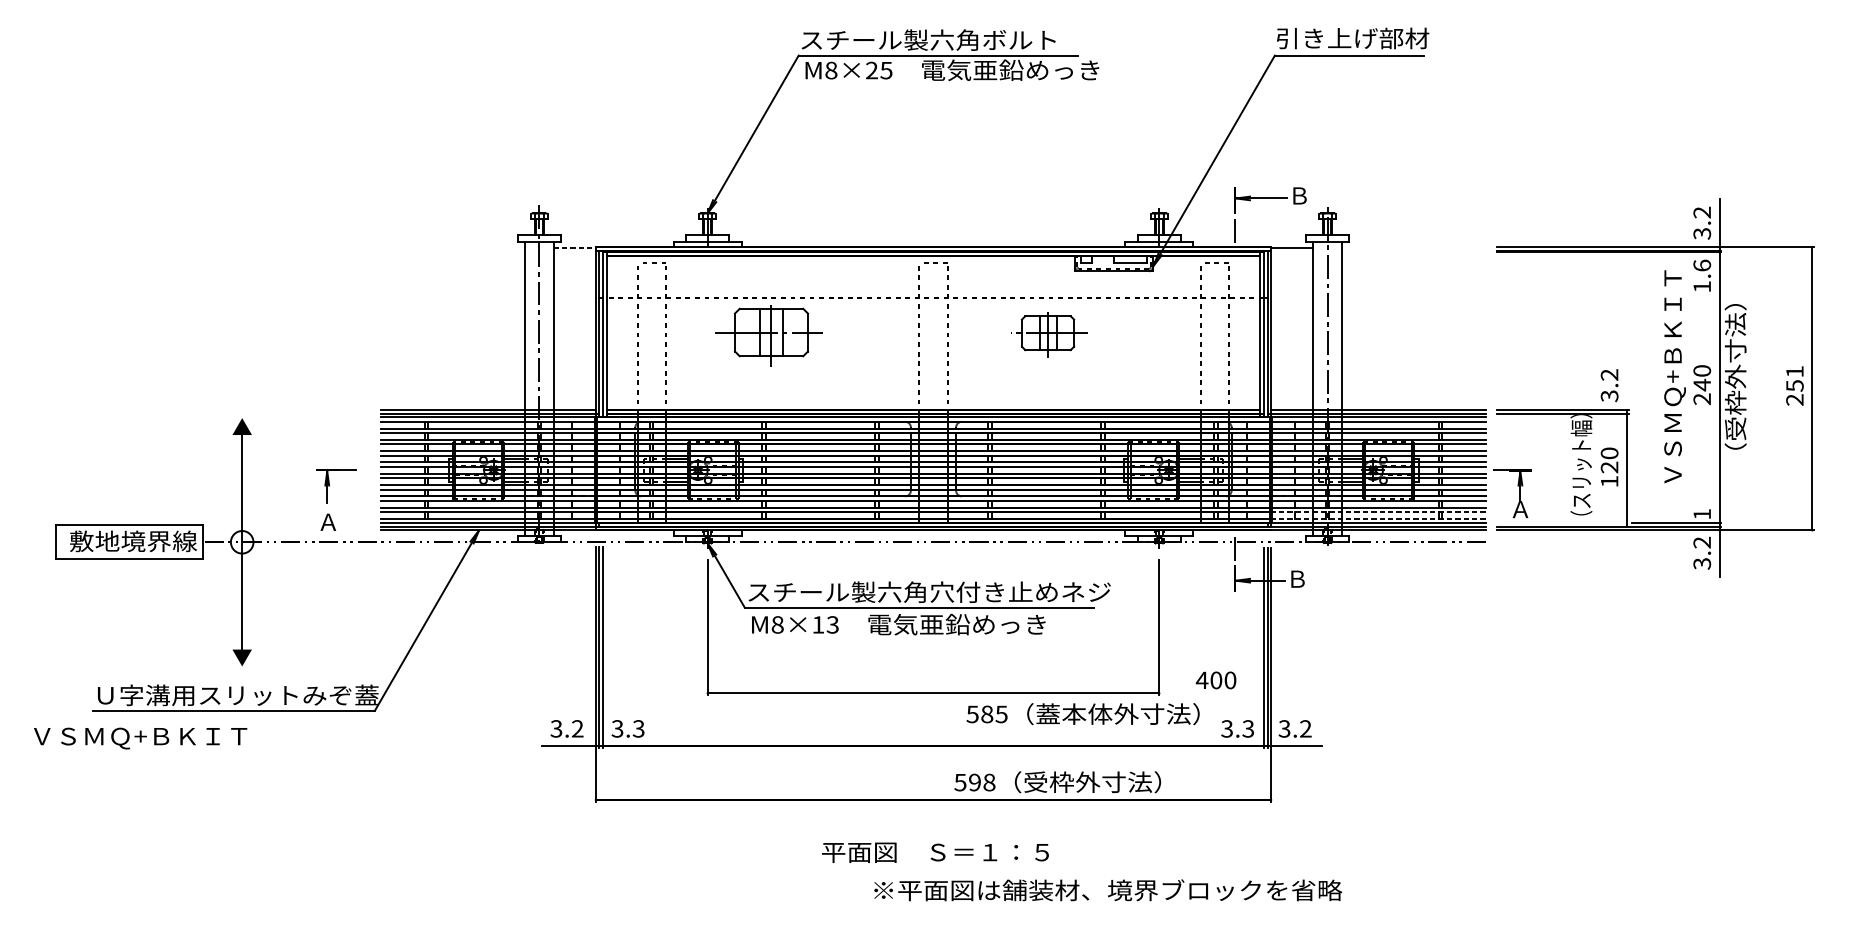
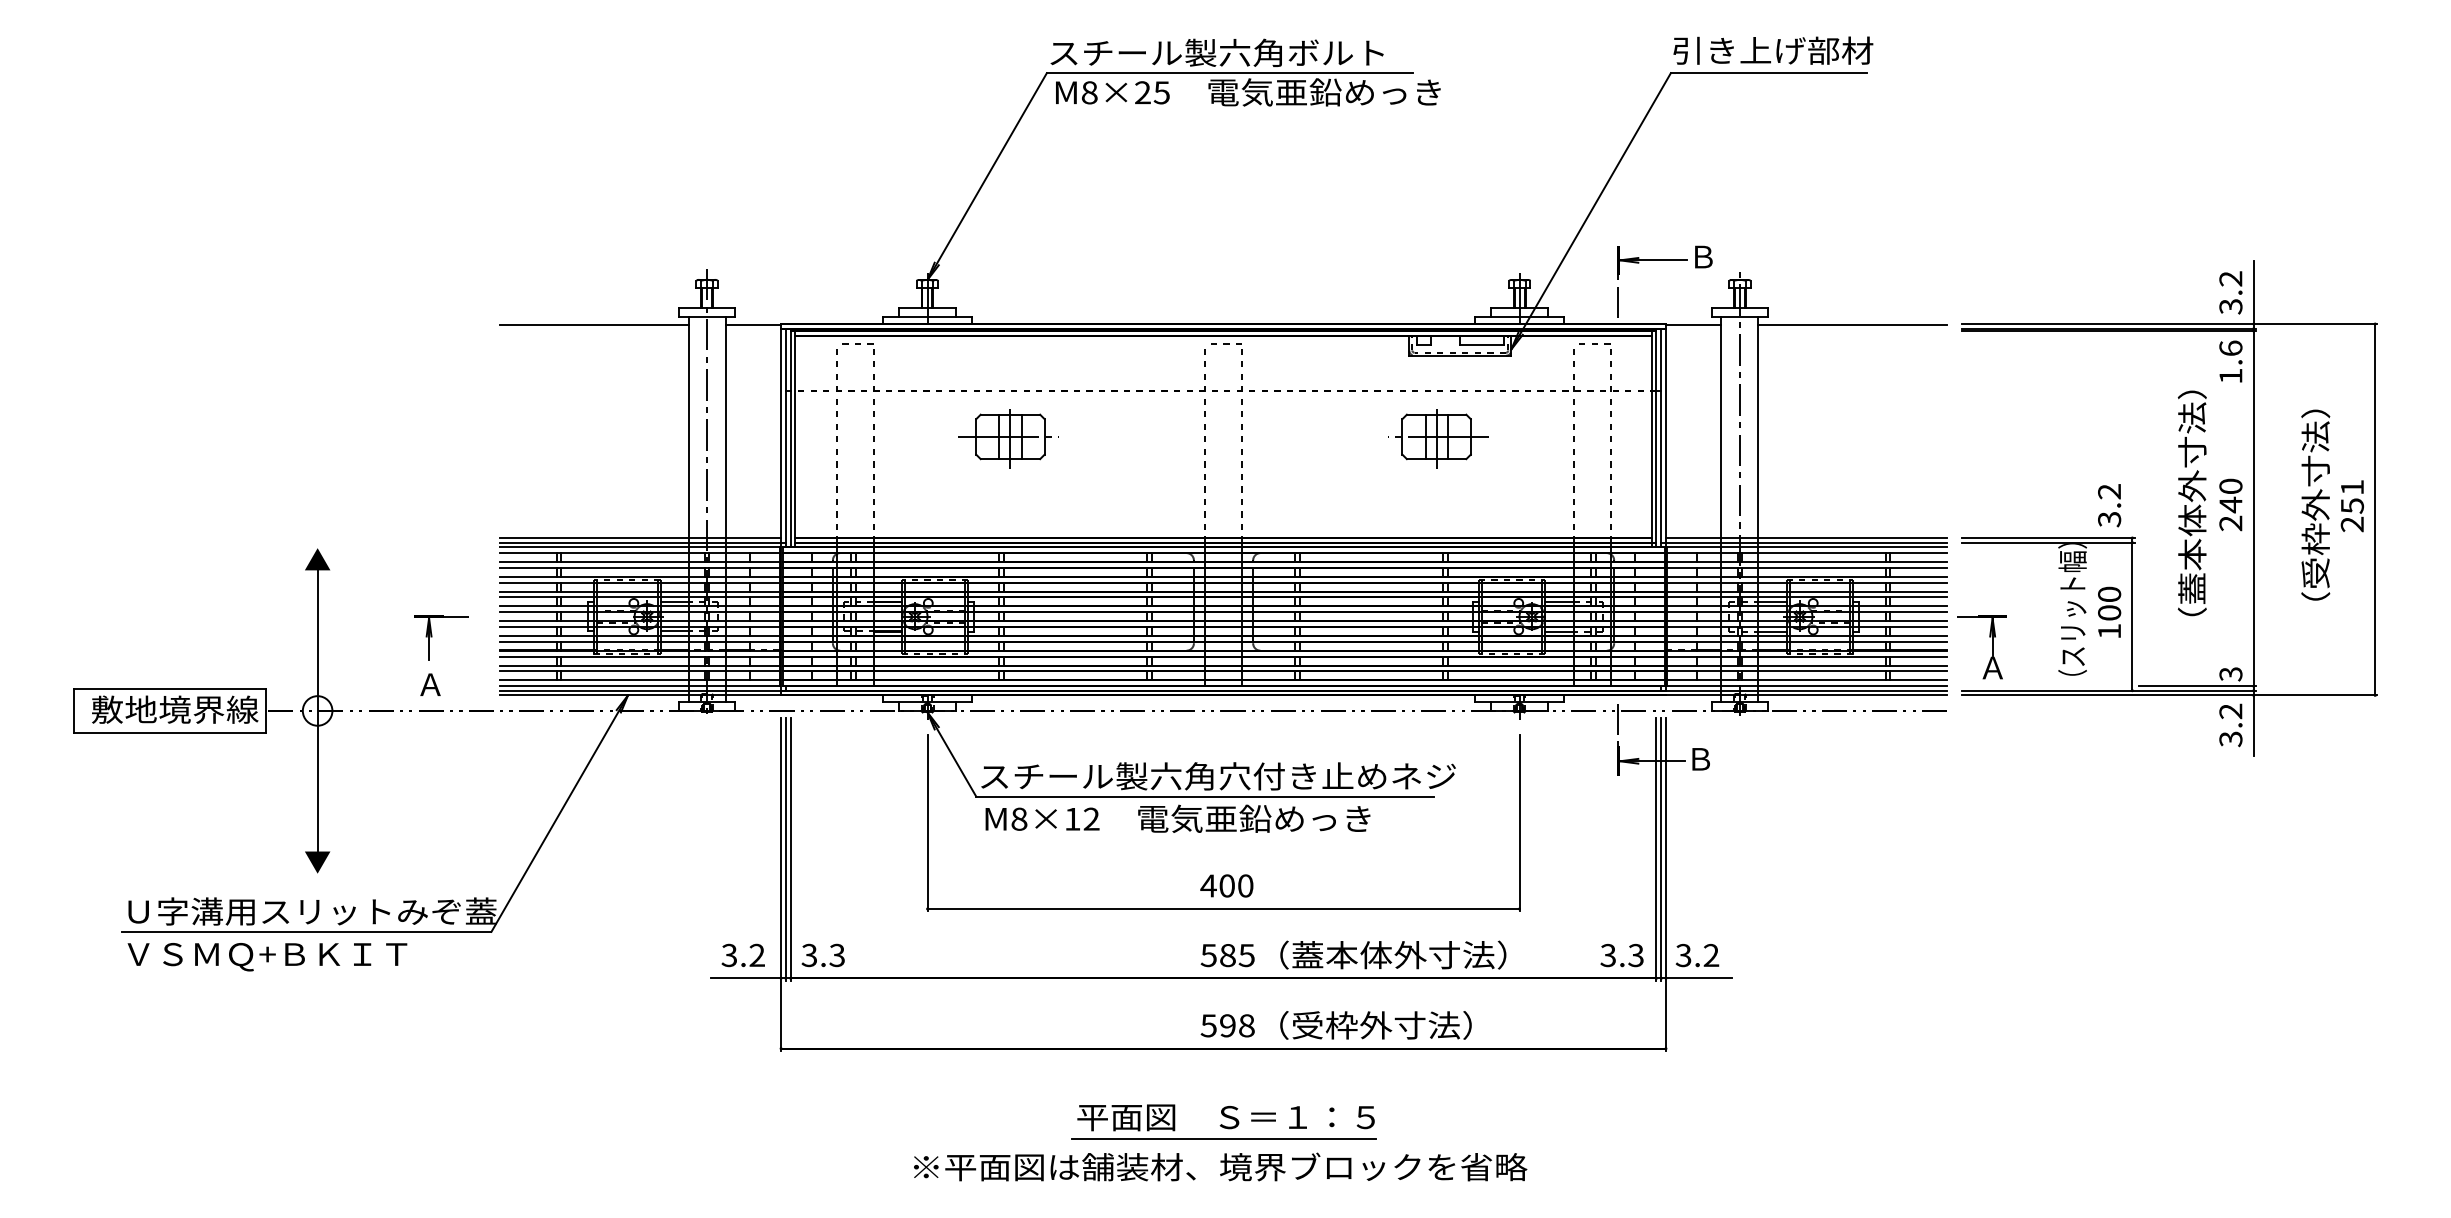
line: (452, 247) -> (593, 324), added
line: (574, 247) -> (753, 324), dashed -> solid
line: (1413, 247) -> (1852, 324), added
part: (769, 334) -> (1008, 438), size x0.71
part: (1049, 334) -> (1438, 438), moved
text: (1673, 376) -> (2193, 493), ＶＳＭＱ+ＢＫＩＴ -> （蓋本体外寸法）
text: (1735, 376) -> (2315, 504), moved
text: (1609, 467) -> (2109, 612), 120 -> 100
line: (1379, 512) -> (1807, 671), dashed -> solid
text: (1701, 514) -> (2230, 674), 1 -> 3
line: (1379, 519) -> (1807, 680), dashed -> solid
text: (832, 625) -> (1091, 819), M8×13 -> M8×12
text: (1215, 680) -> (1226, 885), moved
text: (1083, 713) -> (1353, 954), moved
text: (140, 738) -> (267, 957), moved
text: (1057, 782) -> (1335, 1025), moved
line: (933, 869) -> (1223, 1139), added
text: (1108, 889) -> (1220, 1166), moved

